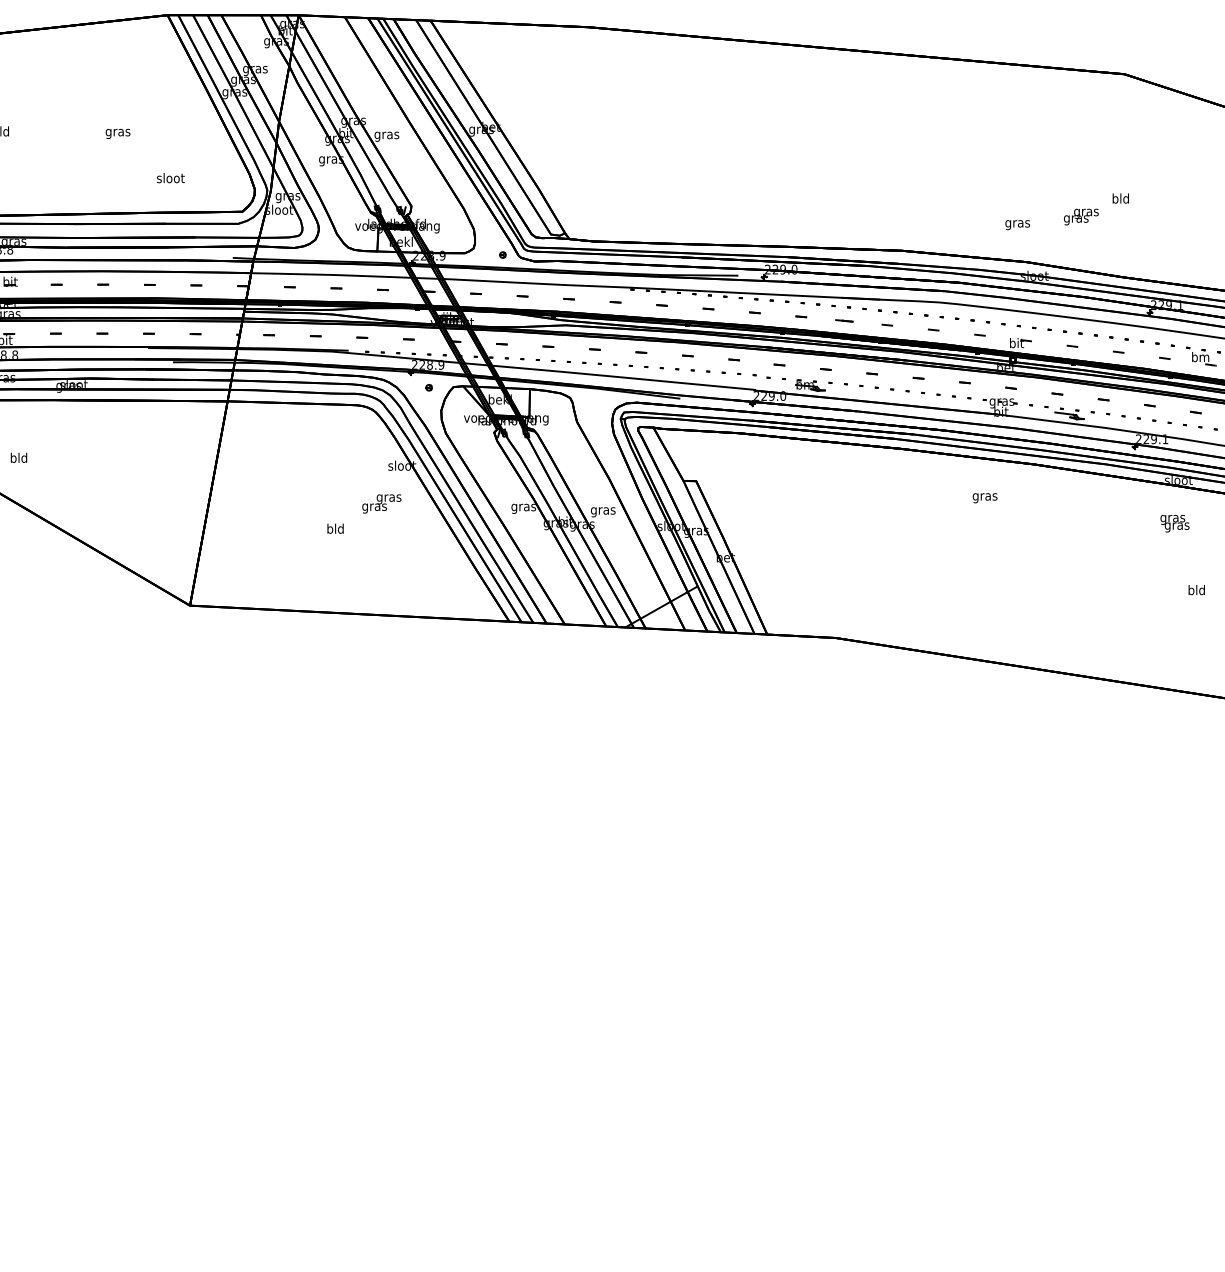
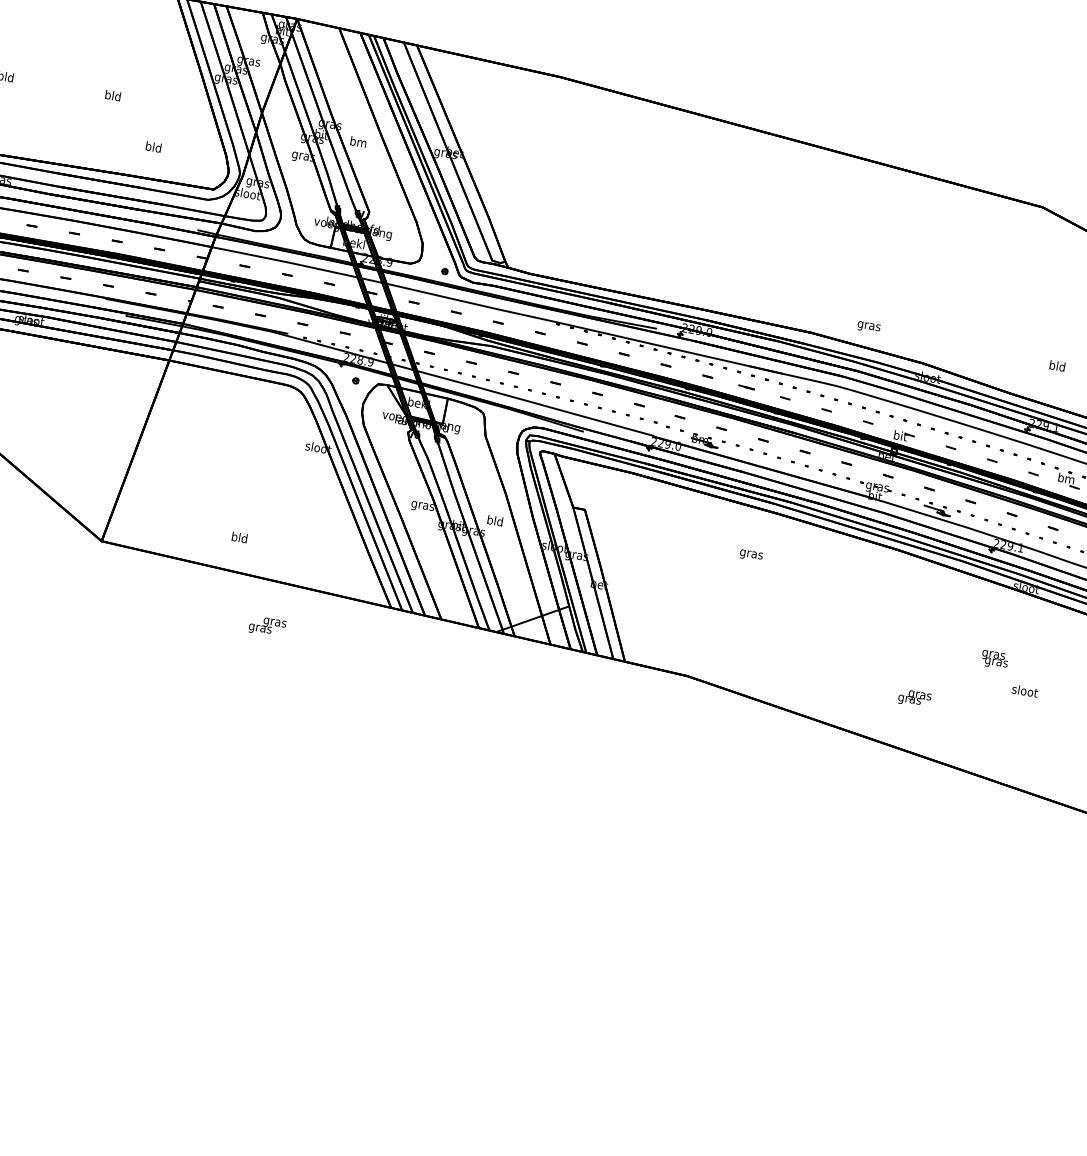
text: (117, 132) -> (112, 96), gras -> bld
text: (386, 135) -> (357, 143), gras -> bm
text: (170, 178) -> (153, 147), sloot -> bld
text: (1120, 198) -> (1057, 365), moved
text: (1081, 216) -> (914, 698), moved
text: (1017, 225) -> (868, 327), moved
text: (984, 498) -> (750, 555), moved
text: (381, 503) -> (267, 626), moved
text: (603, 510) -> (495, 521), gras -> bld
text: (1174, 523) -> (994, 659), moved
text: (335, 528) -> (239, 537), moved
text: (1196, 590) -> (1024, 691), bld -> sloot

